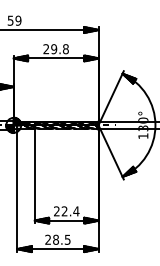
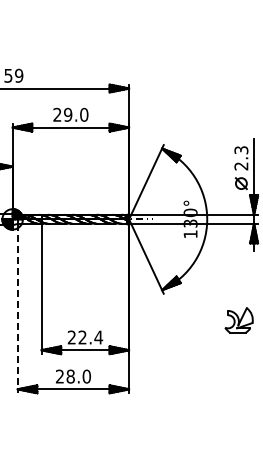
text: (66, 48) -> (84, 114), 29.8 -> 29.0
line: (17, 190) -> (17, 308), solid -> dashed
text: (67, 239) -> (86, 376), 28.5 -> 28.0

